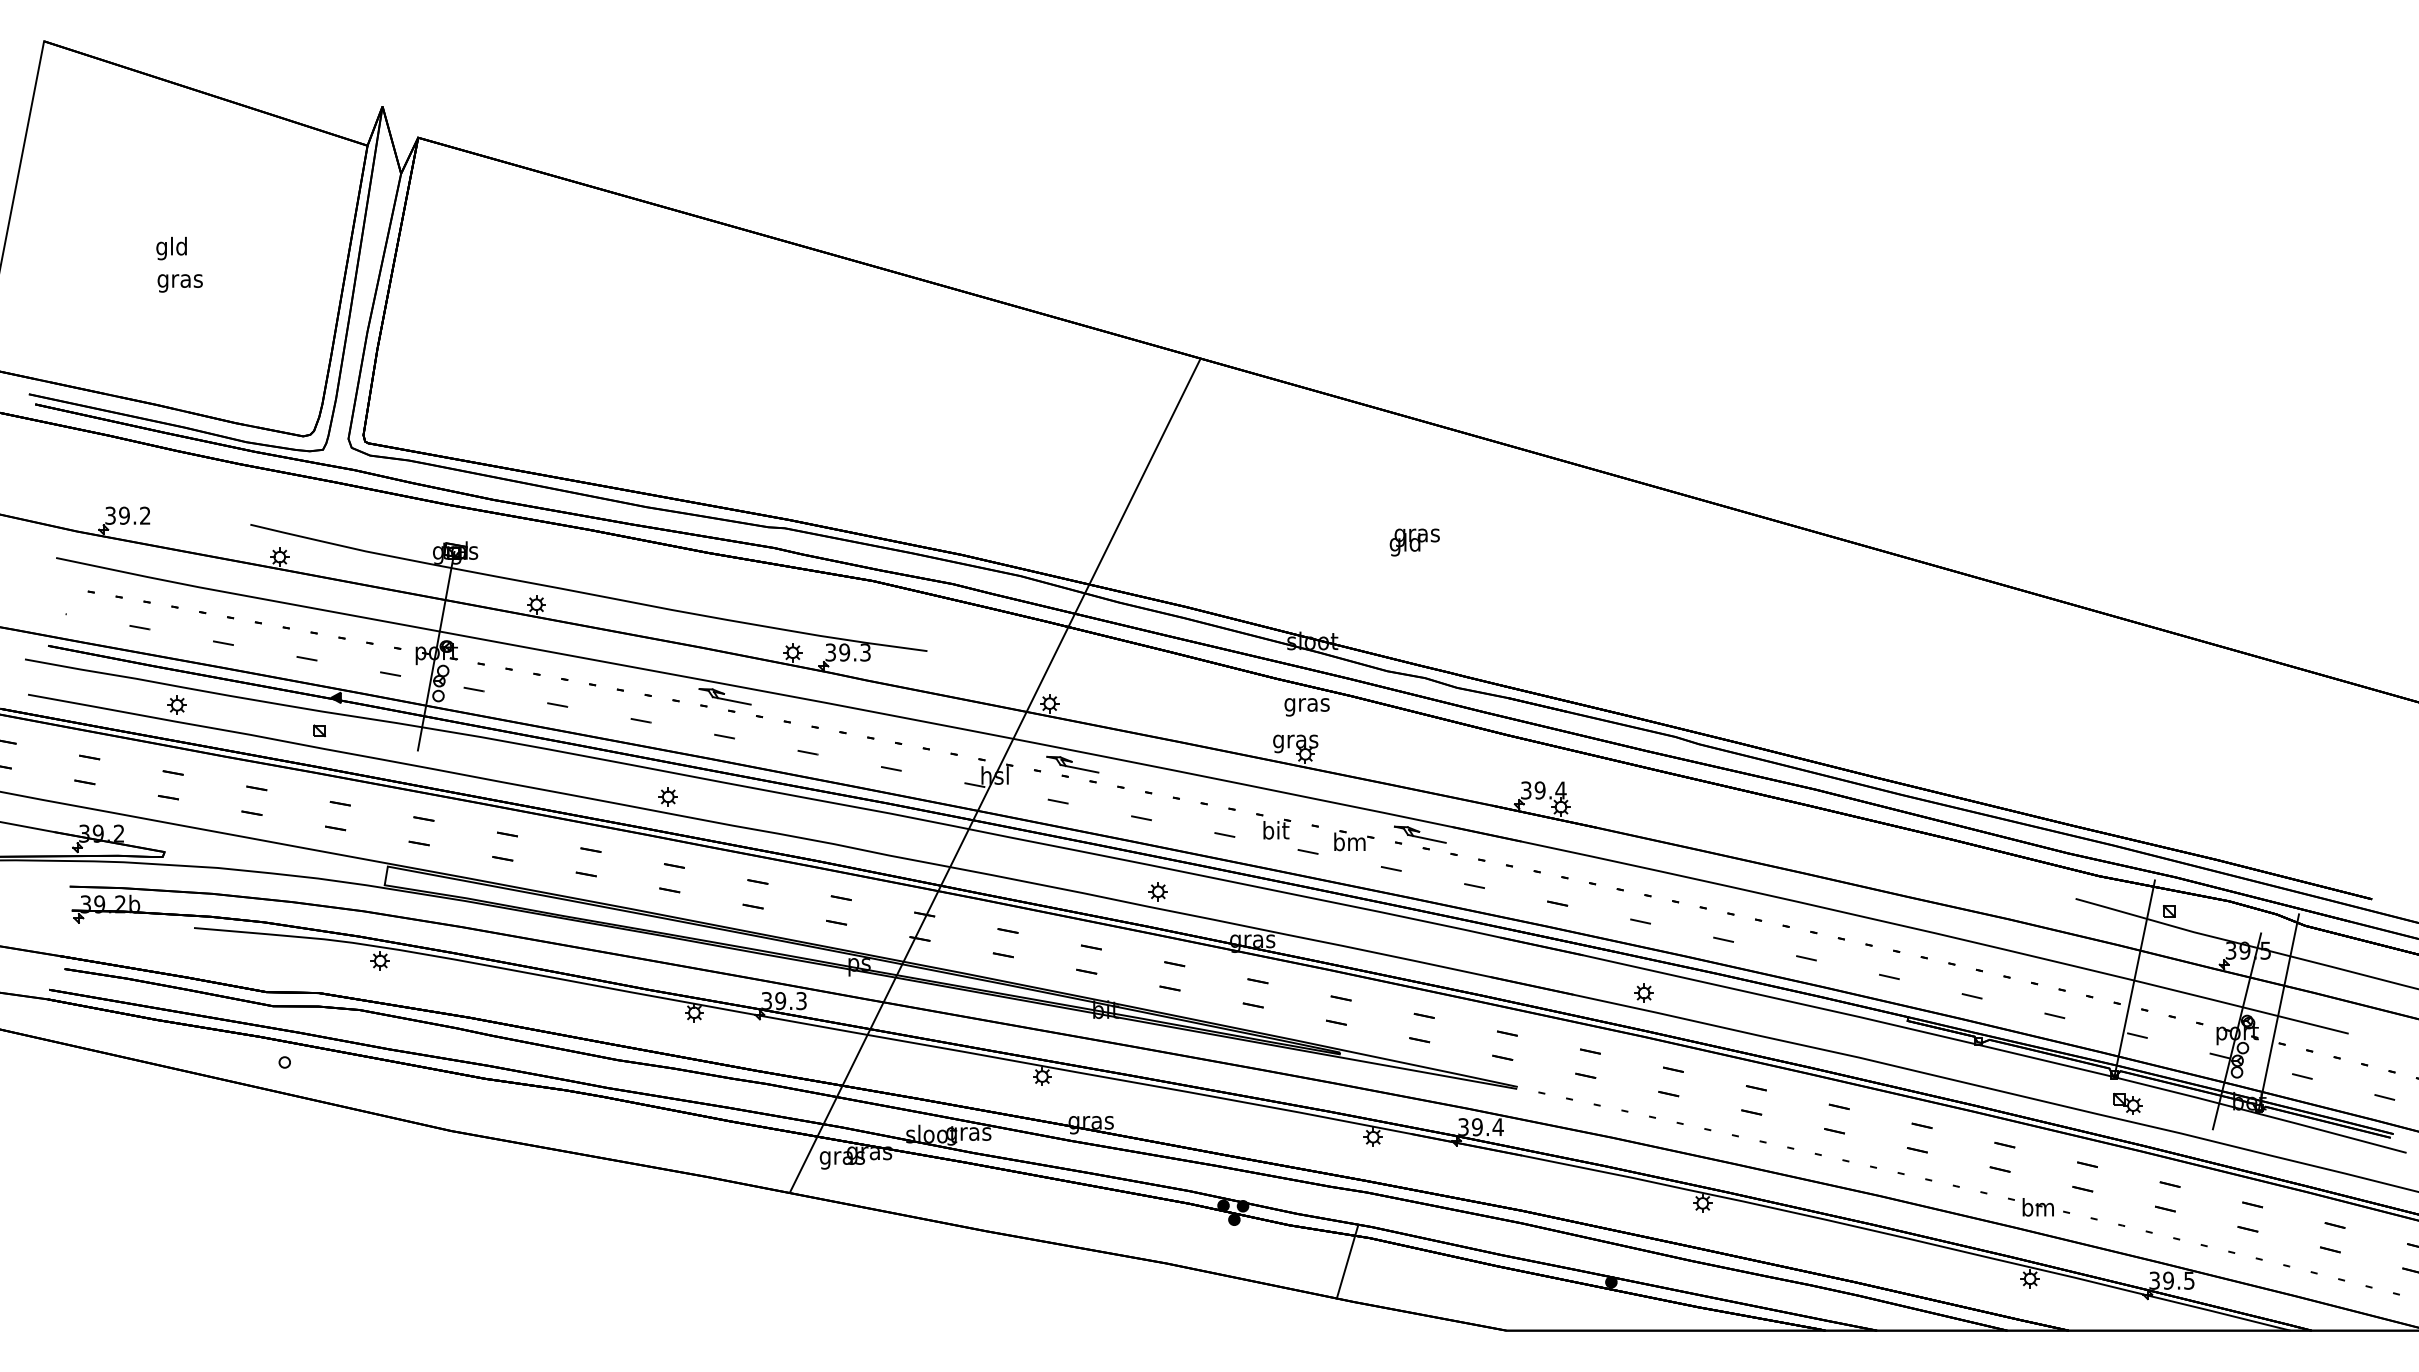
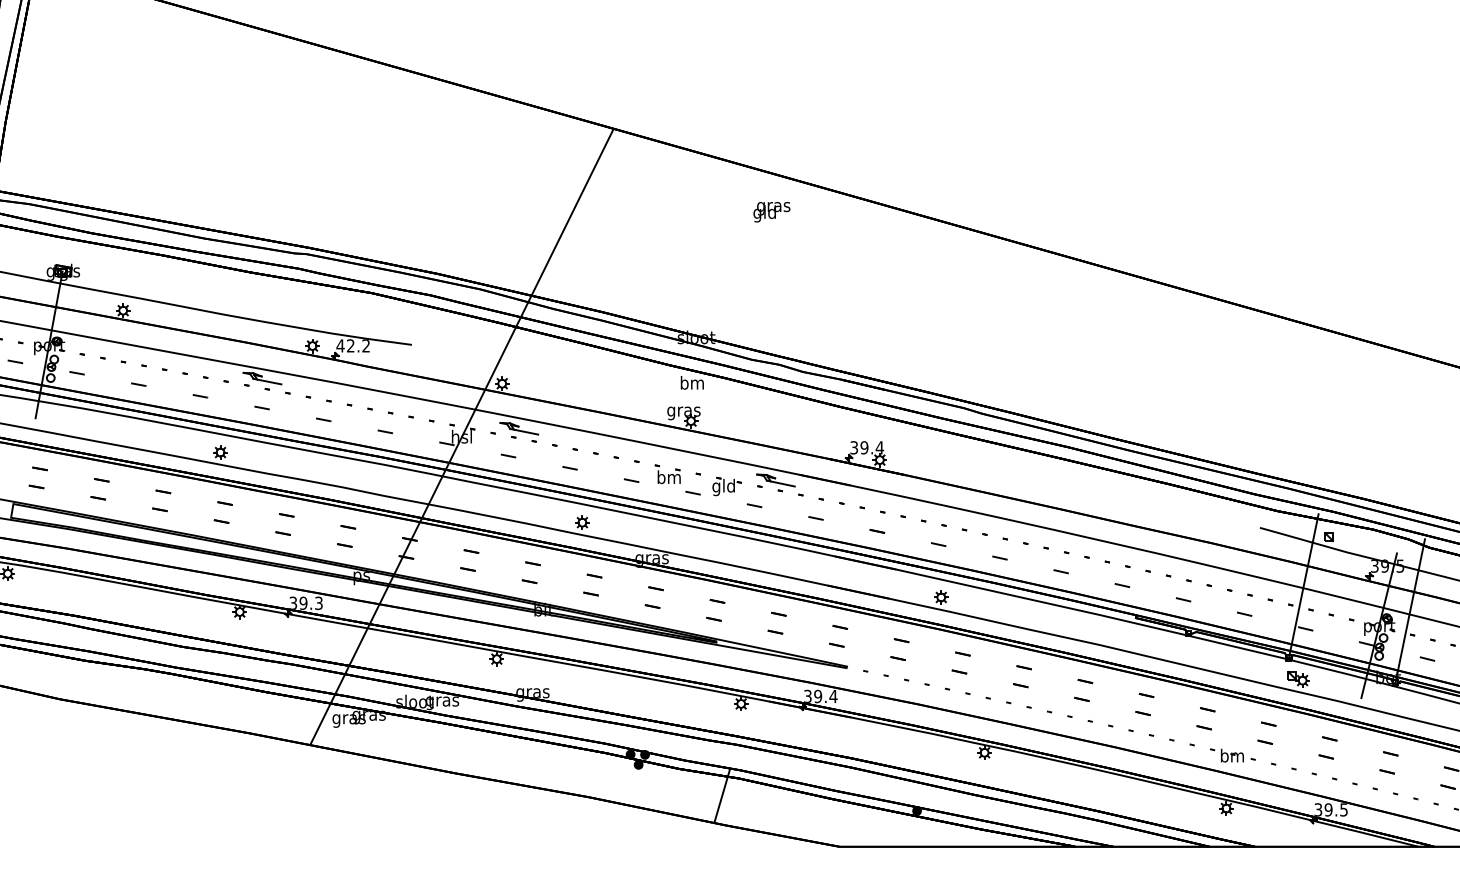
text: (1414, 542) -> (771, 212), moved
text: (847, 652) -> (352, 345), 39.3 -> 42.2
text: (1306, 704) -> (691, 384), gras -> bm
text: (1275, 830) -> (669, 477), bit -> bm
text: (1349, 843) -> (723, 486), bm -> gld

